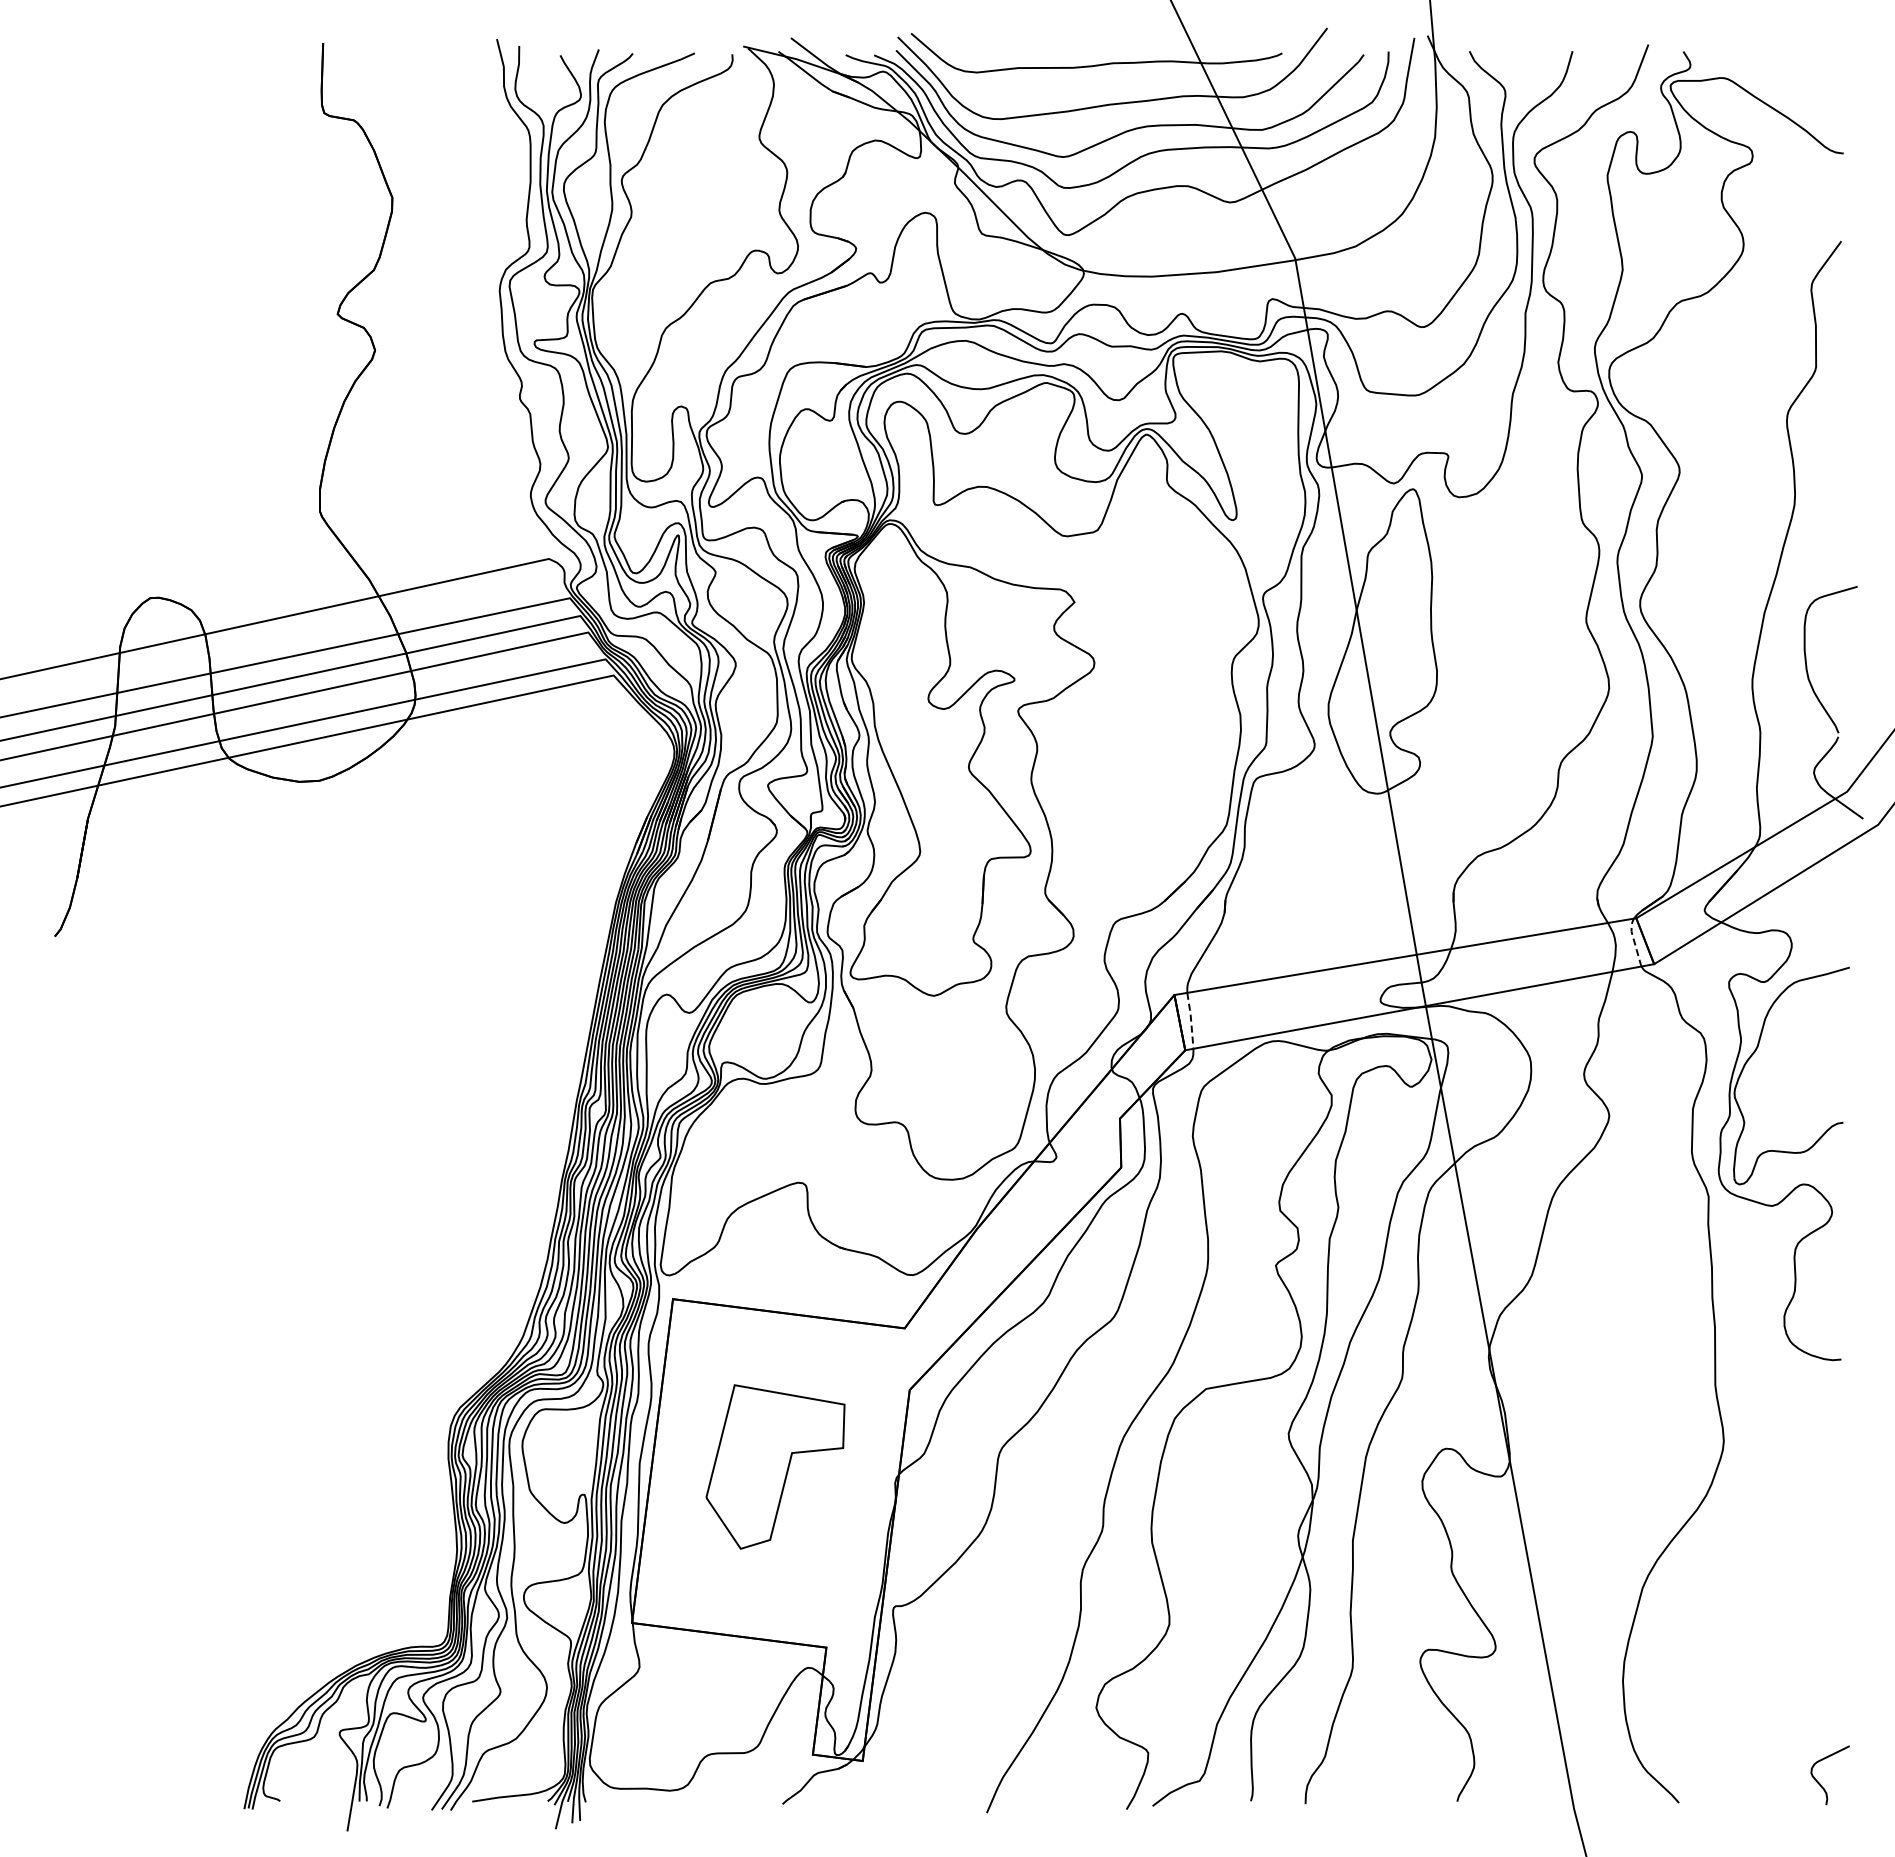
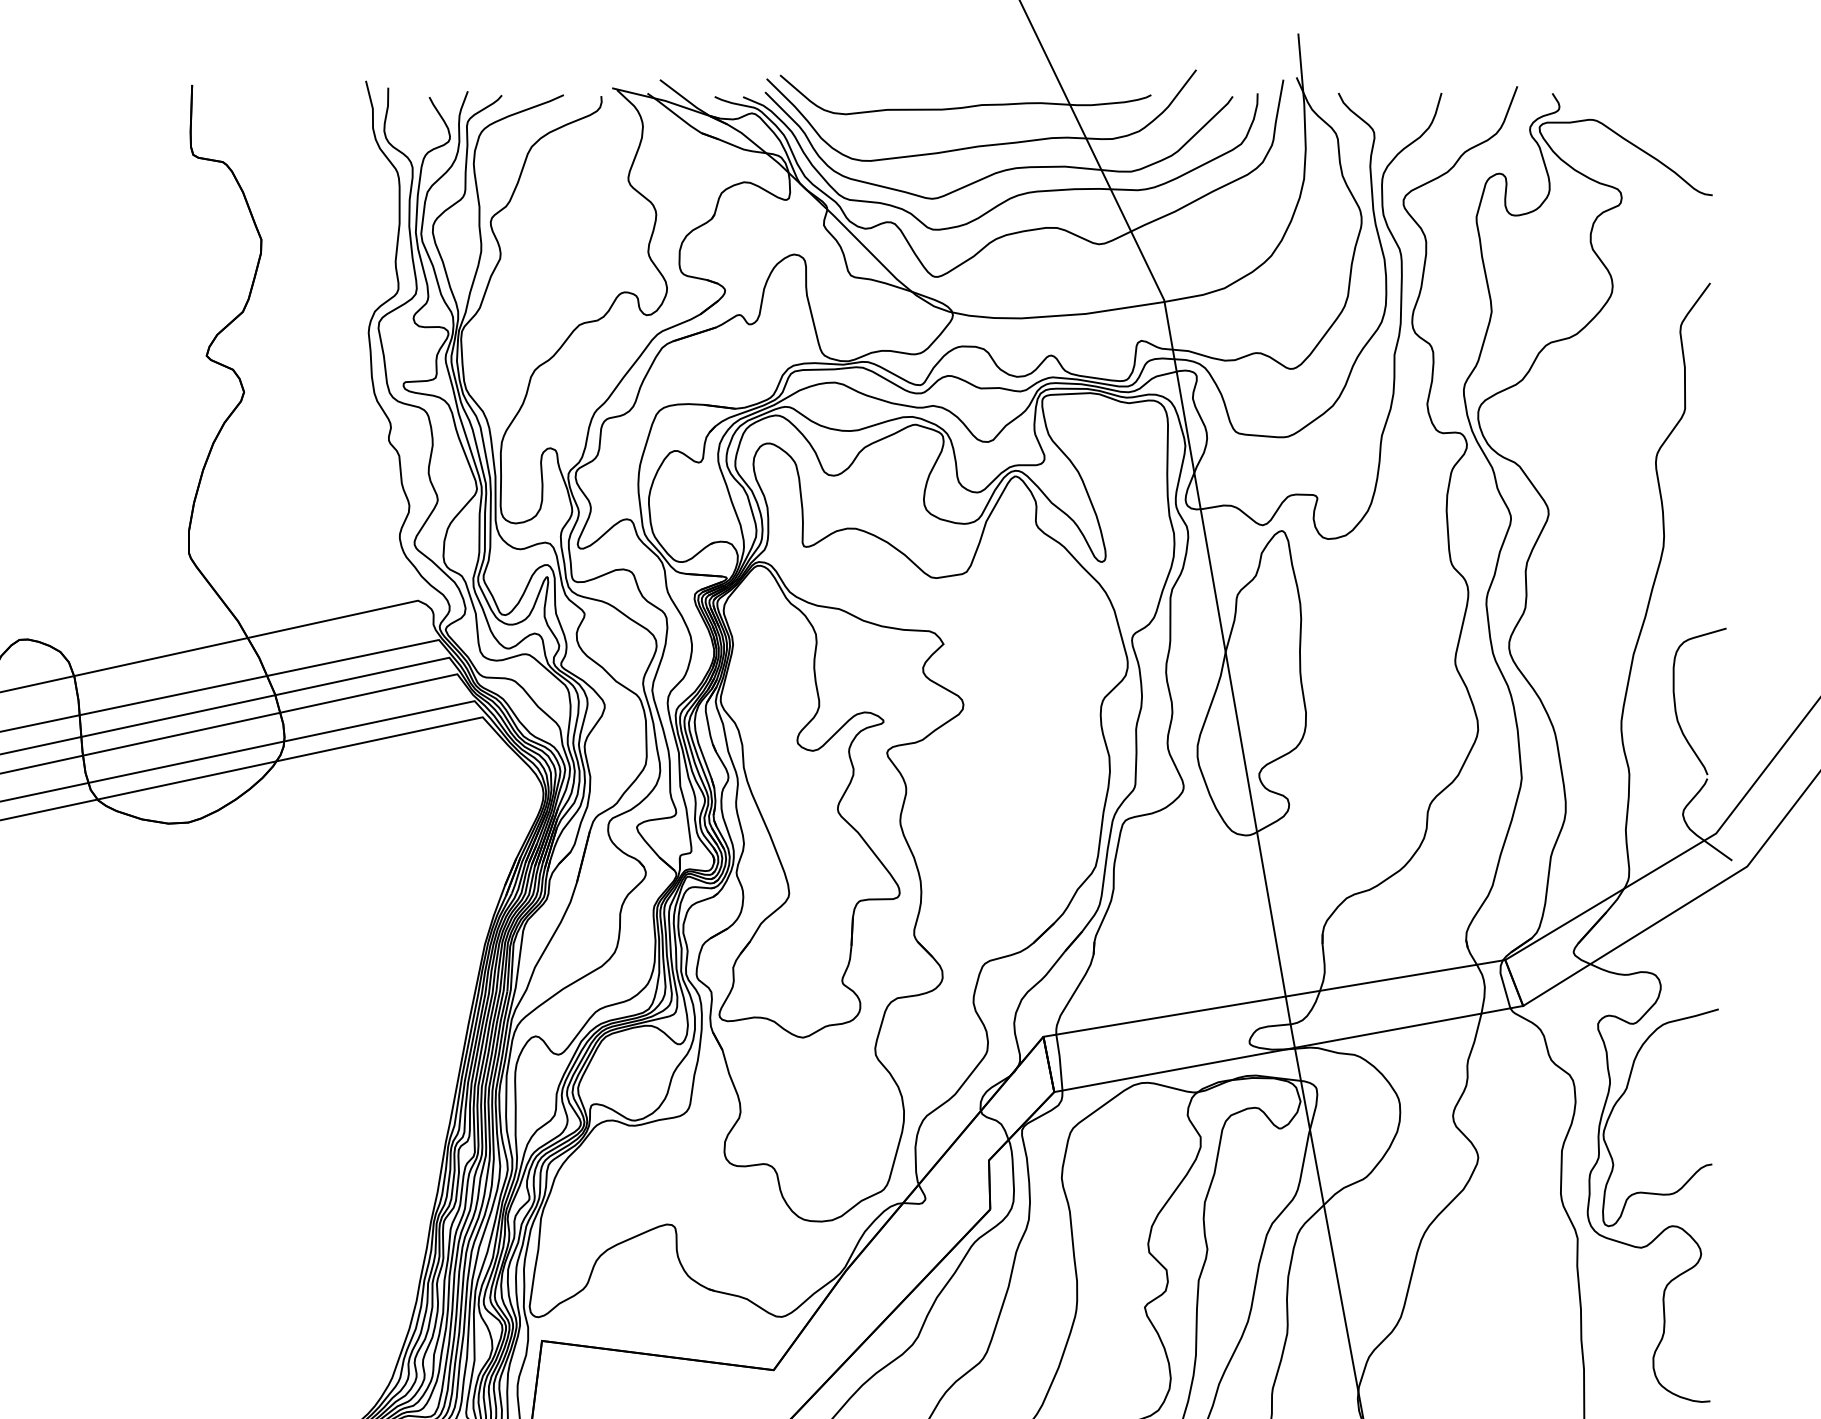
line: (1634, 940) -> (1503, 982), dashed -> solid
line: (1191, 1020) -> (1060, 1062), dashed -> solid

